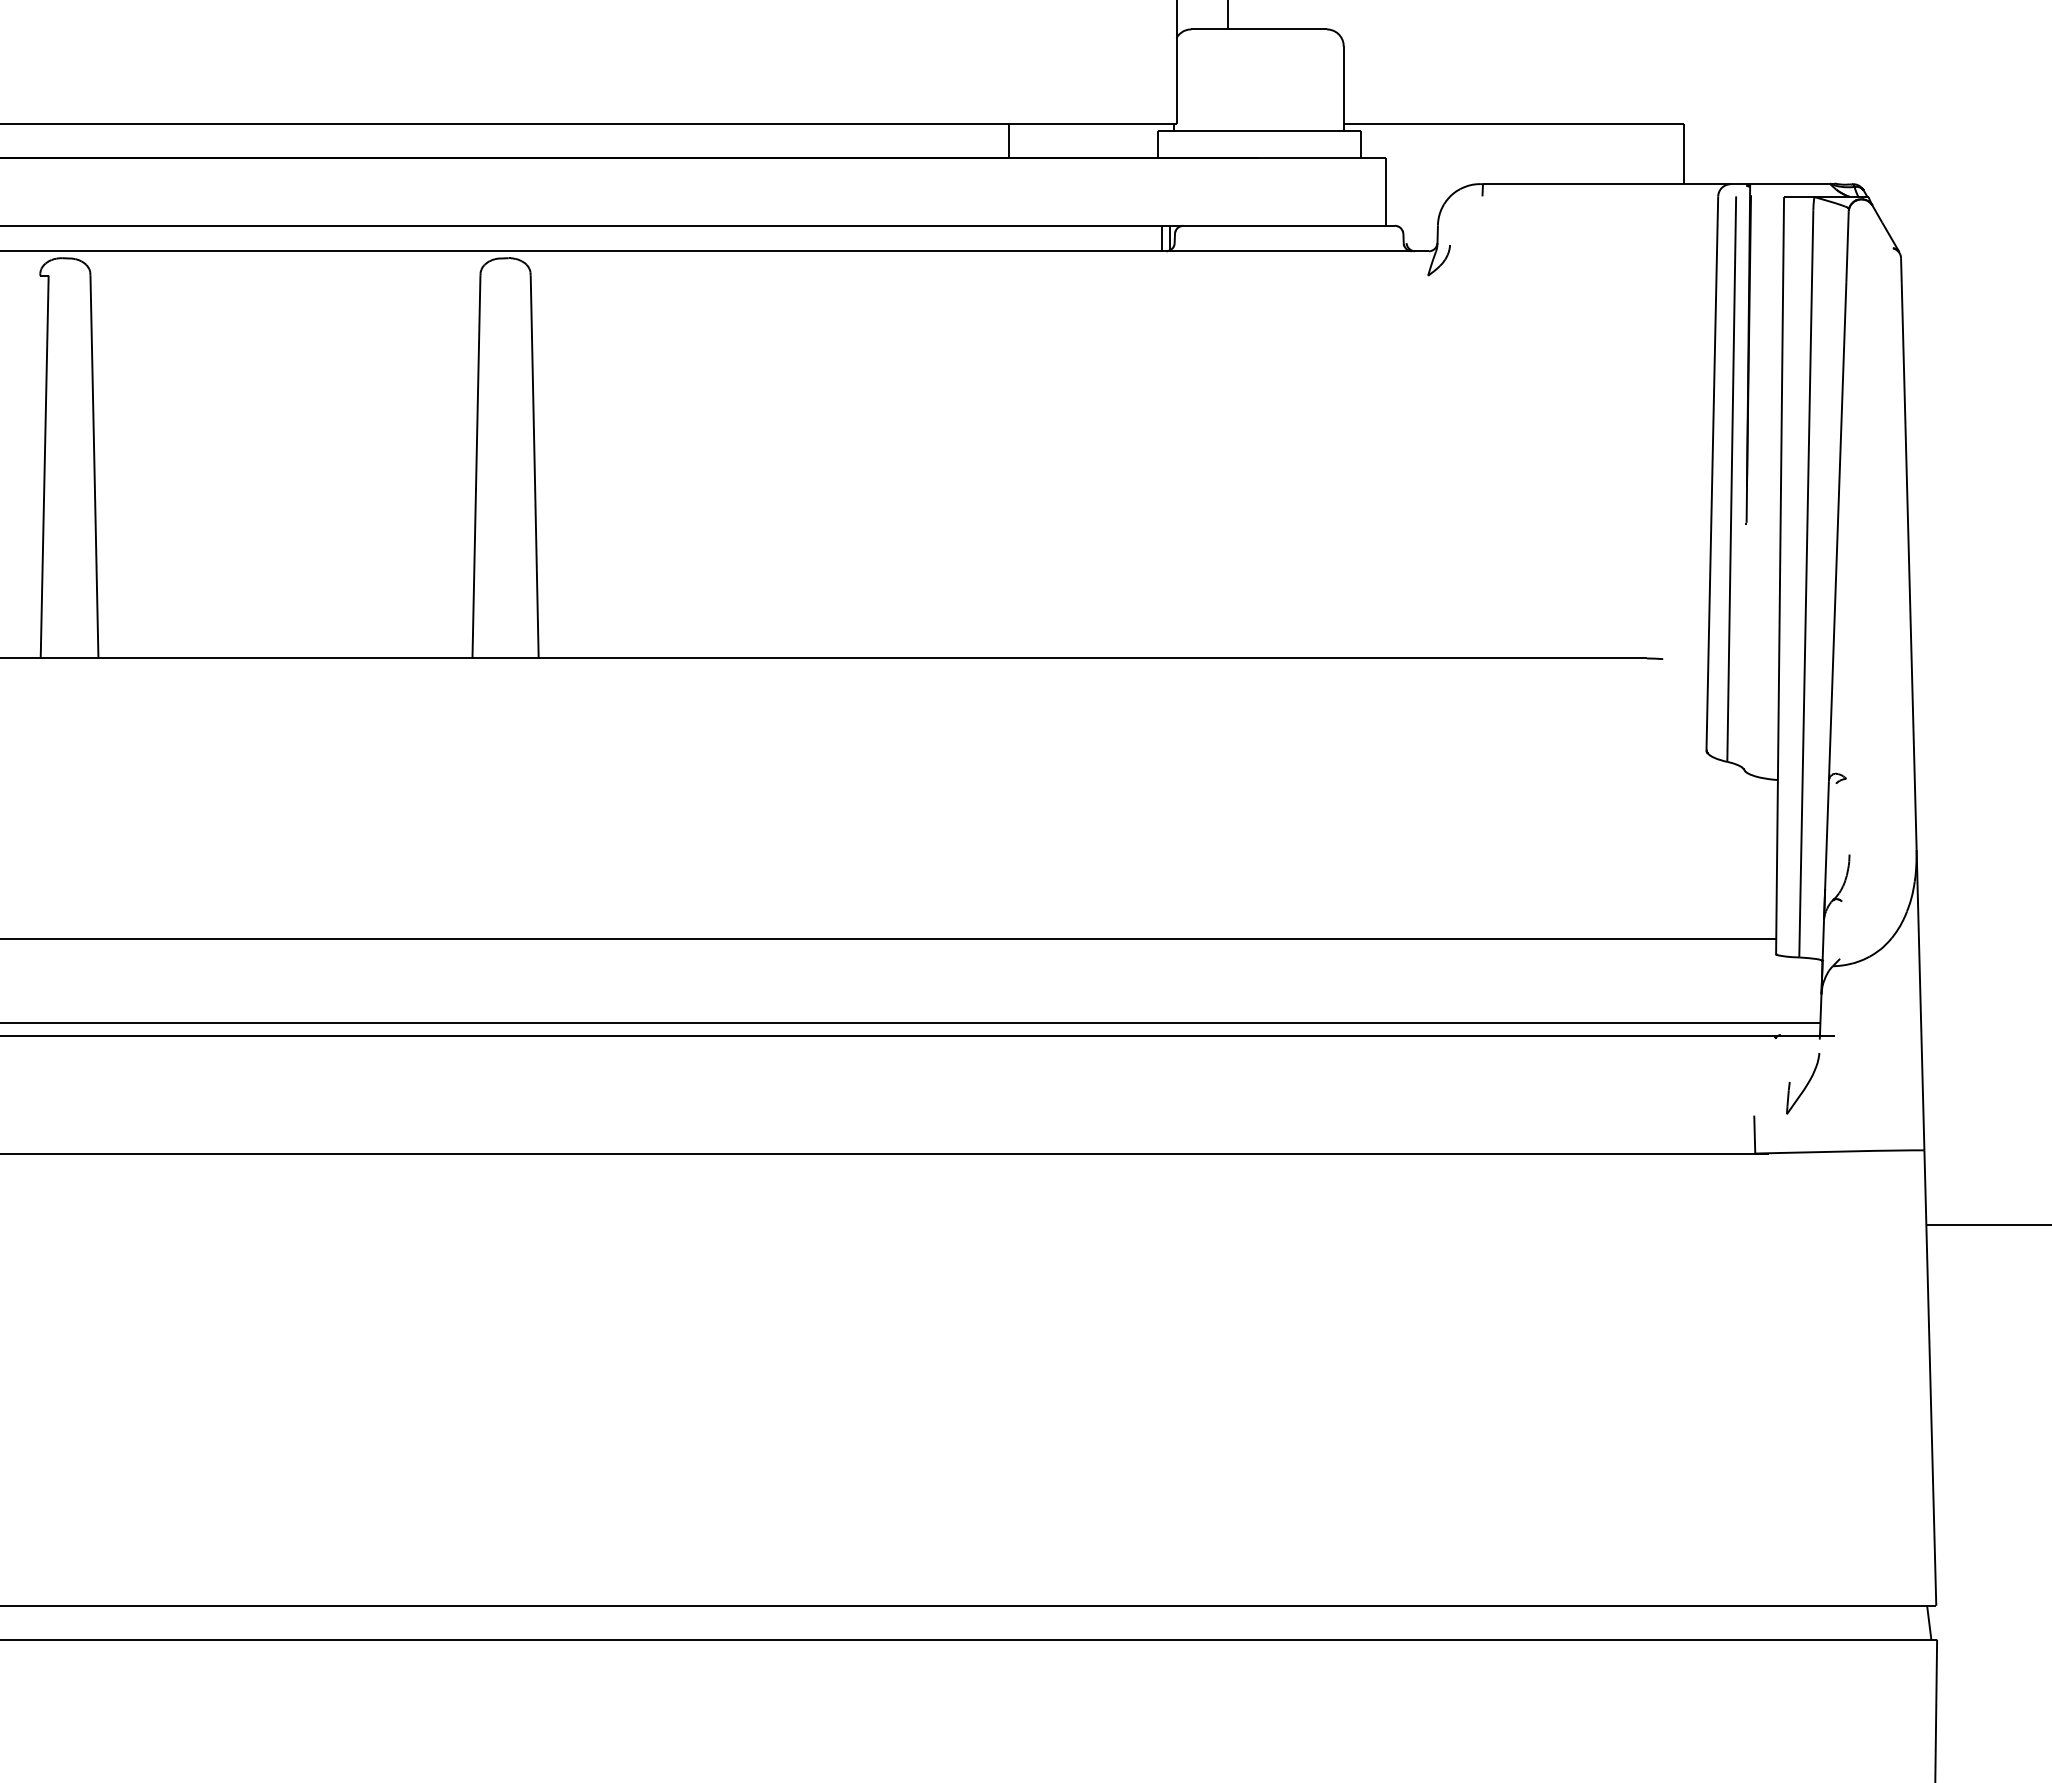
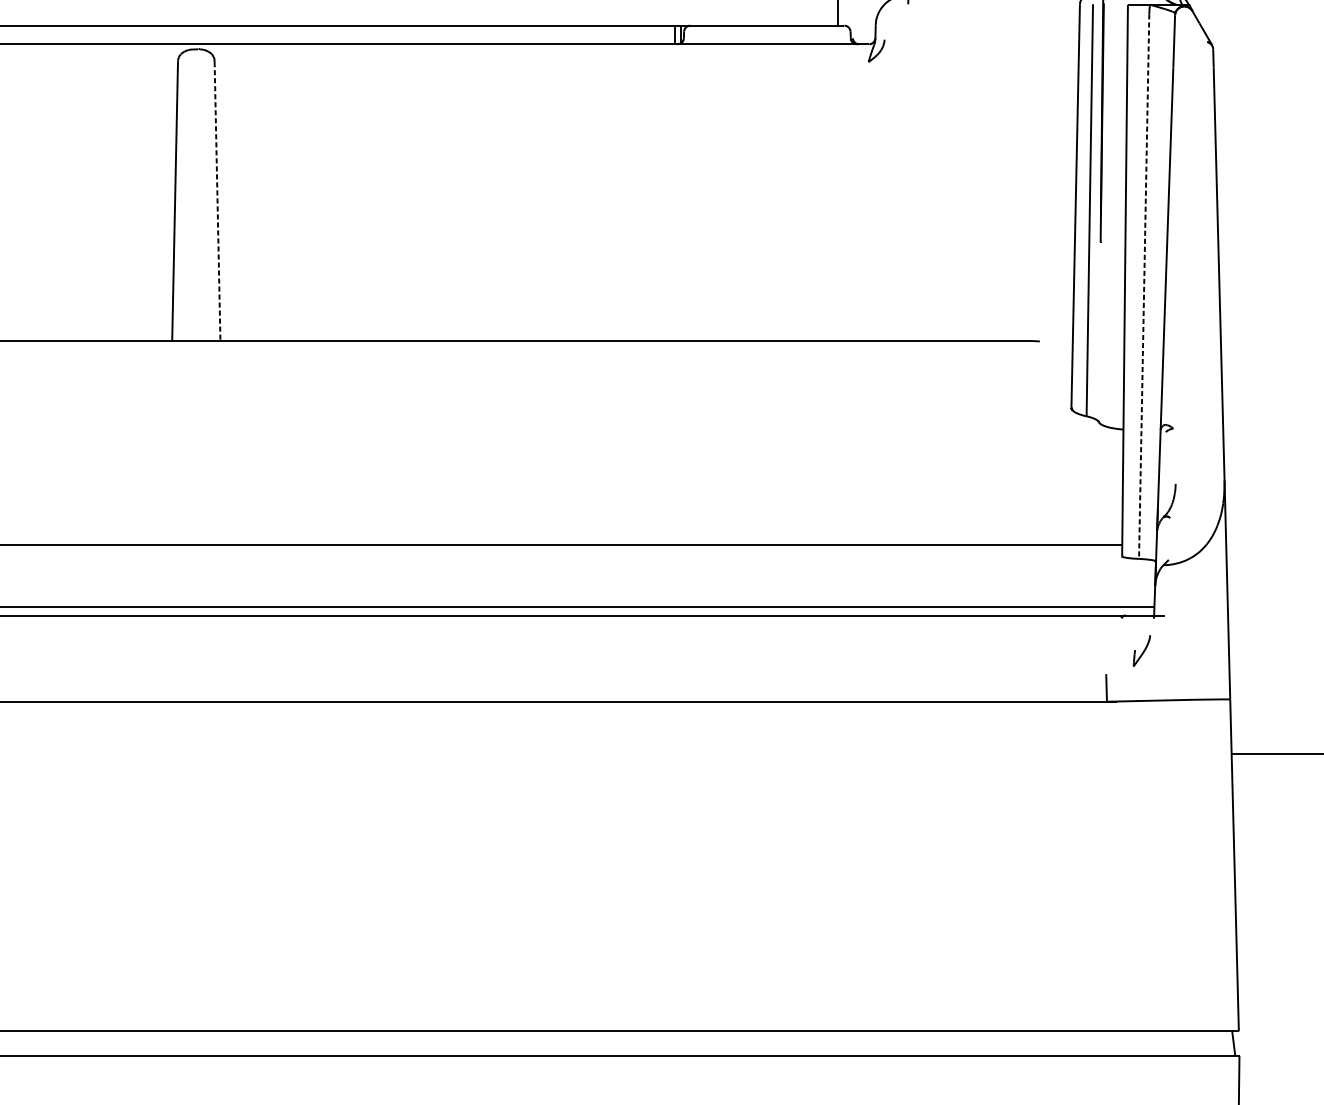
line: (534, 467) -> (217, 201), solid -> dashed
line: (1806, 583) -> (1144, 286), solid -> dashed
part: (1803, 1083) -> (1142, 650), size x0.7

